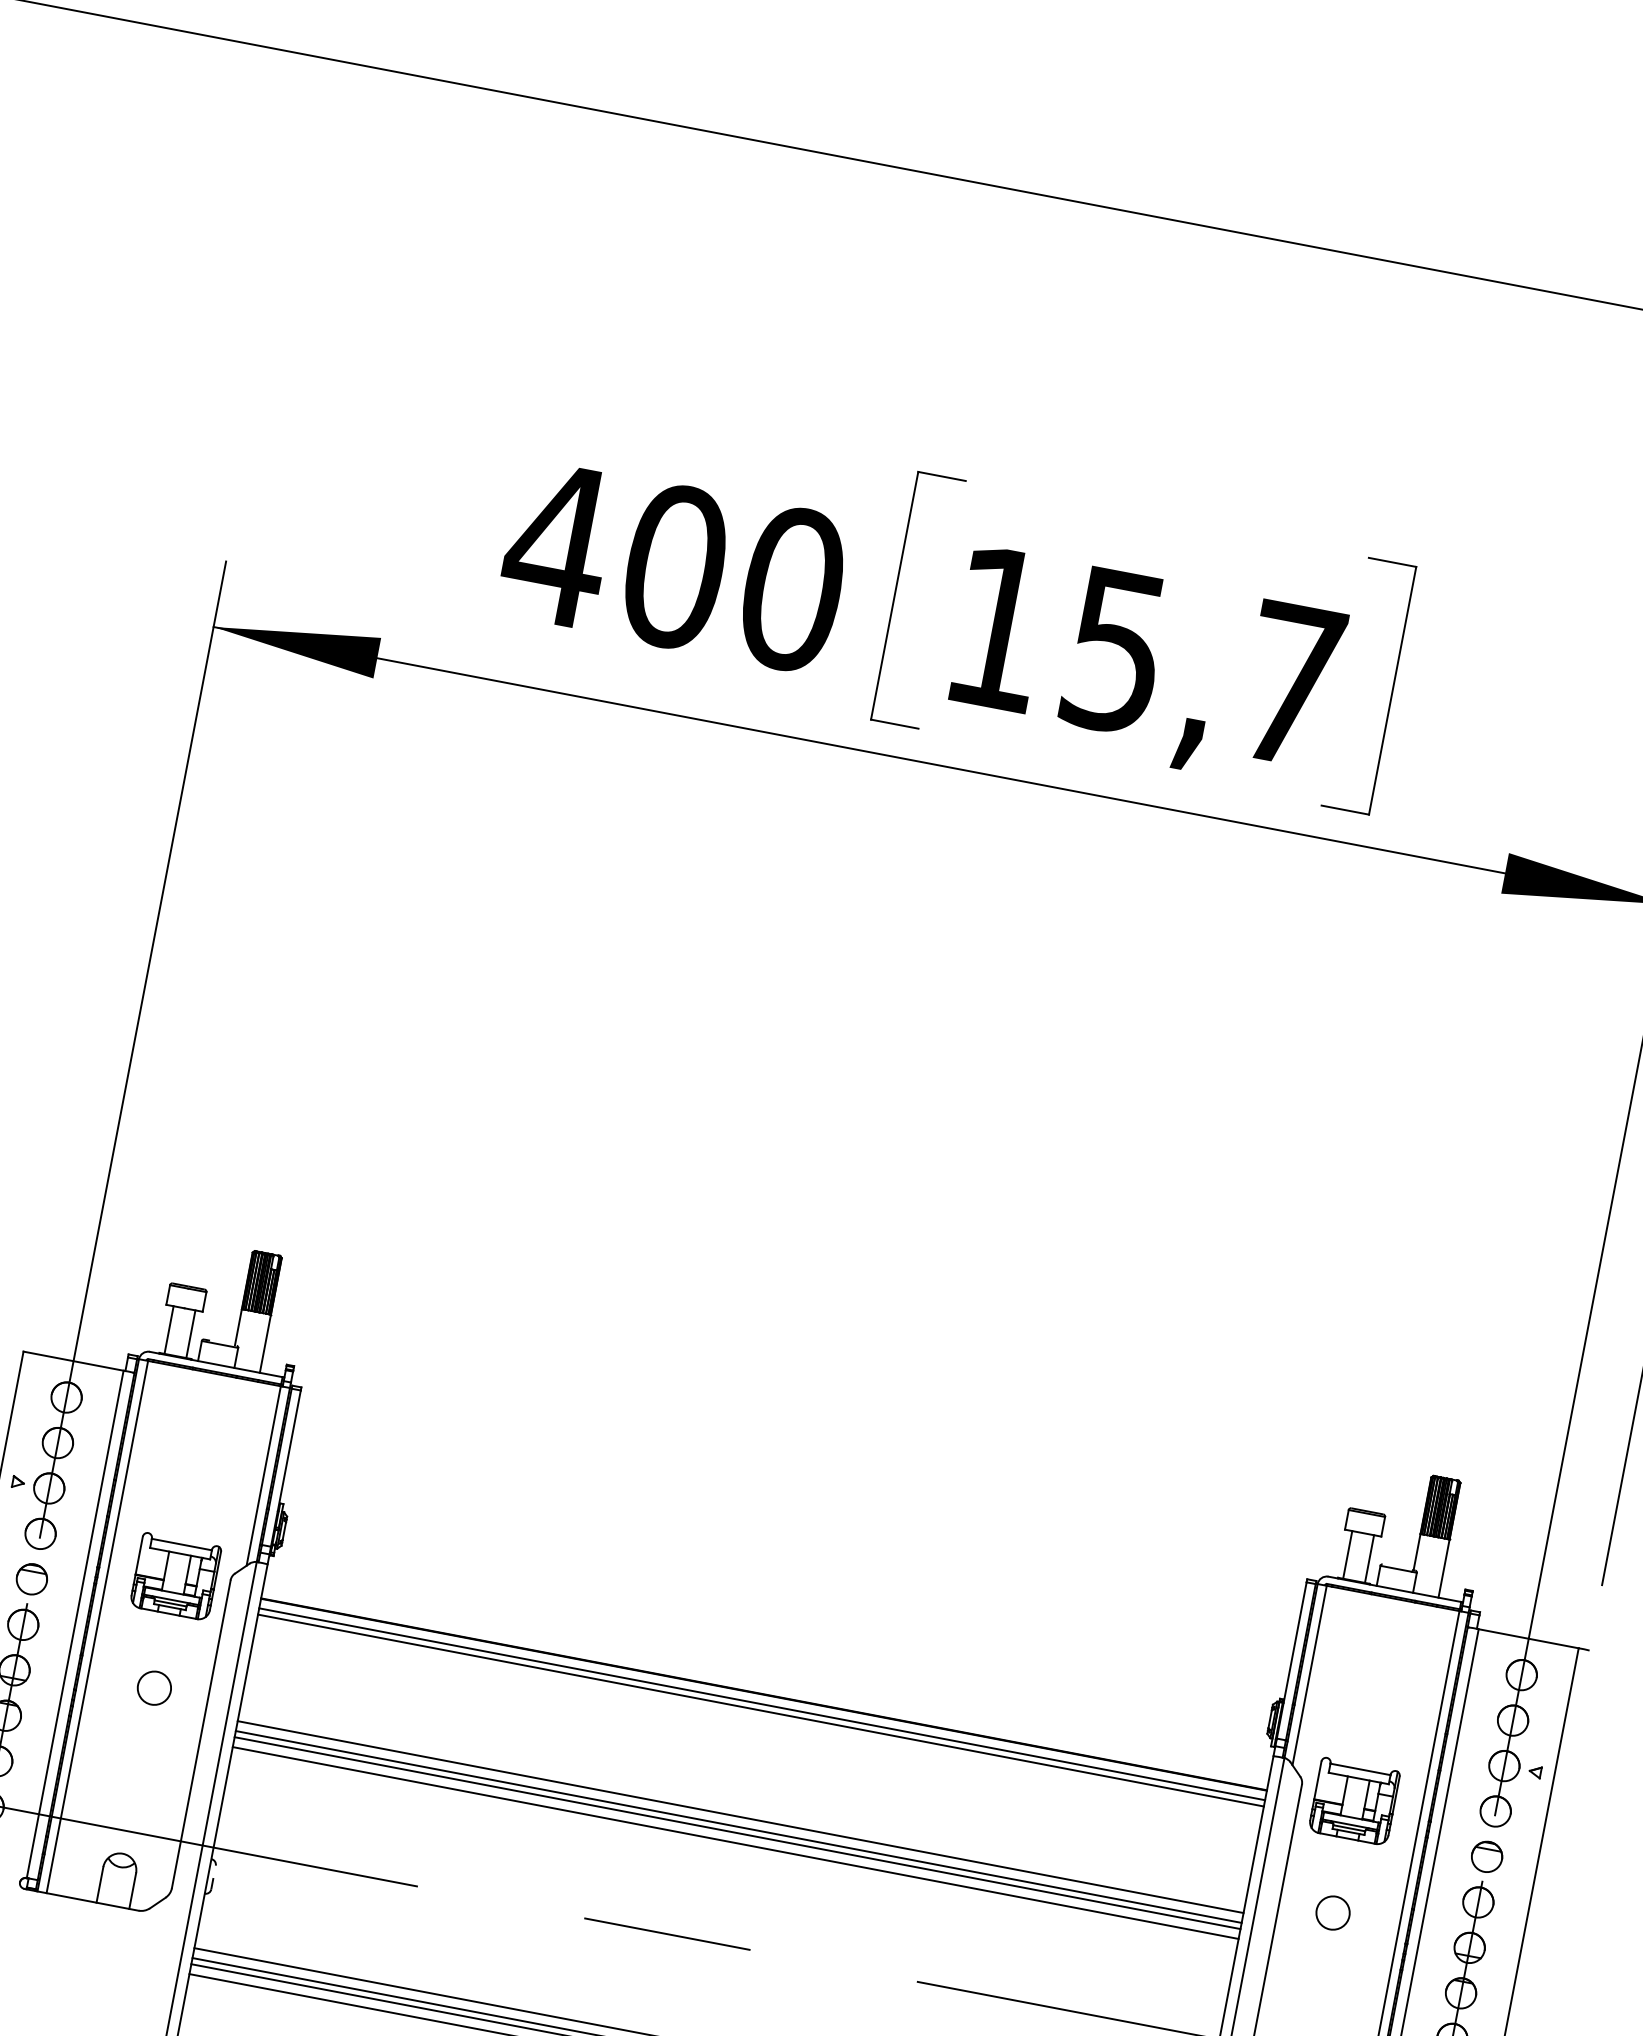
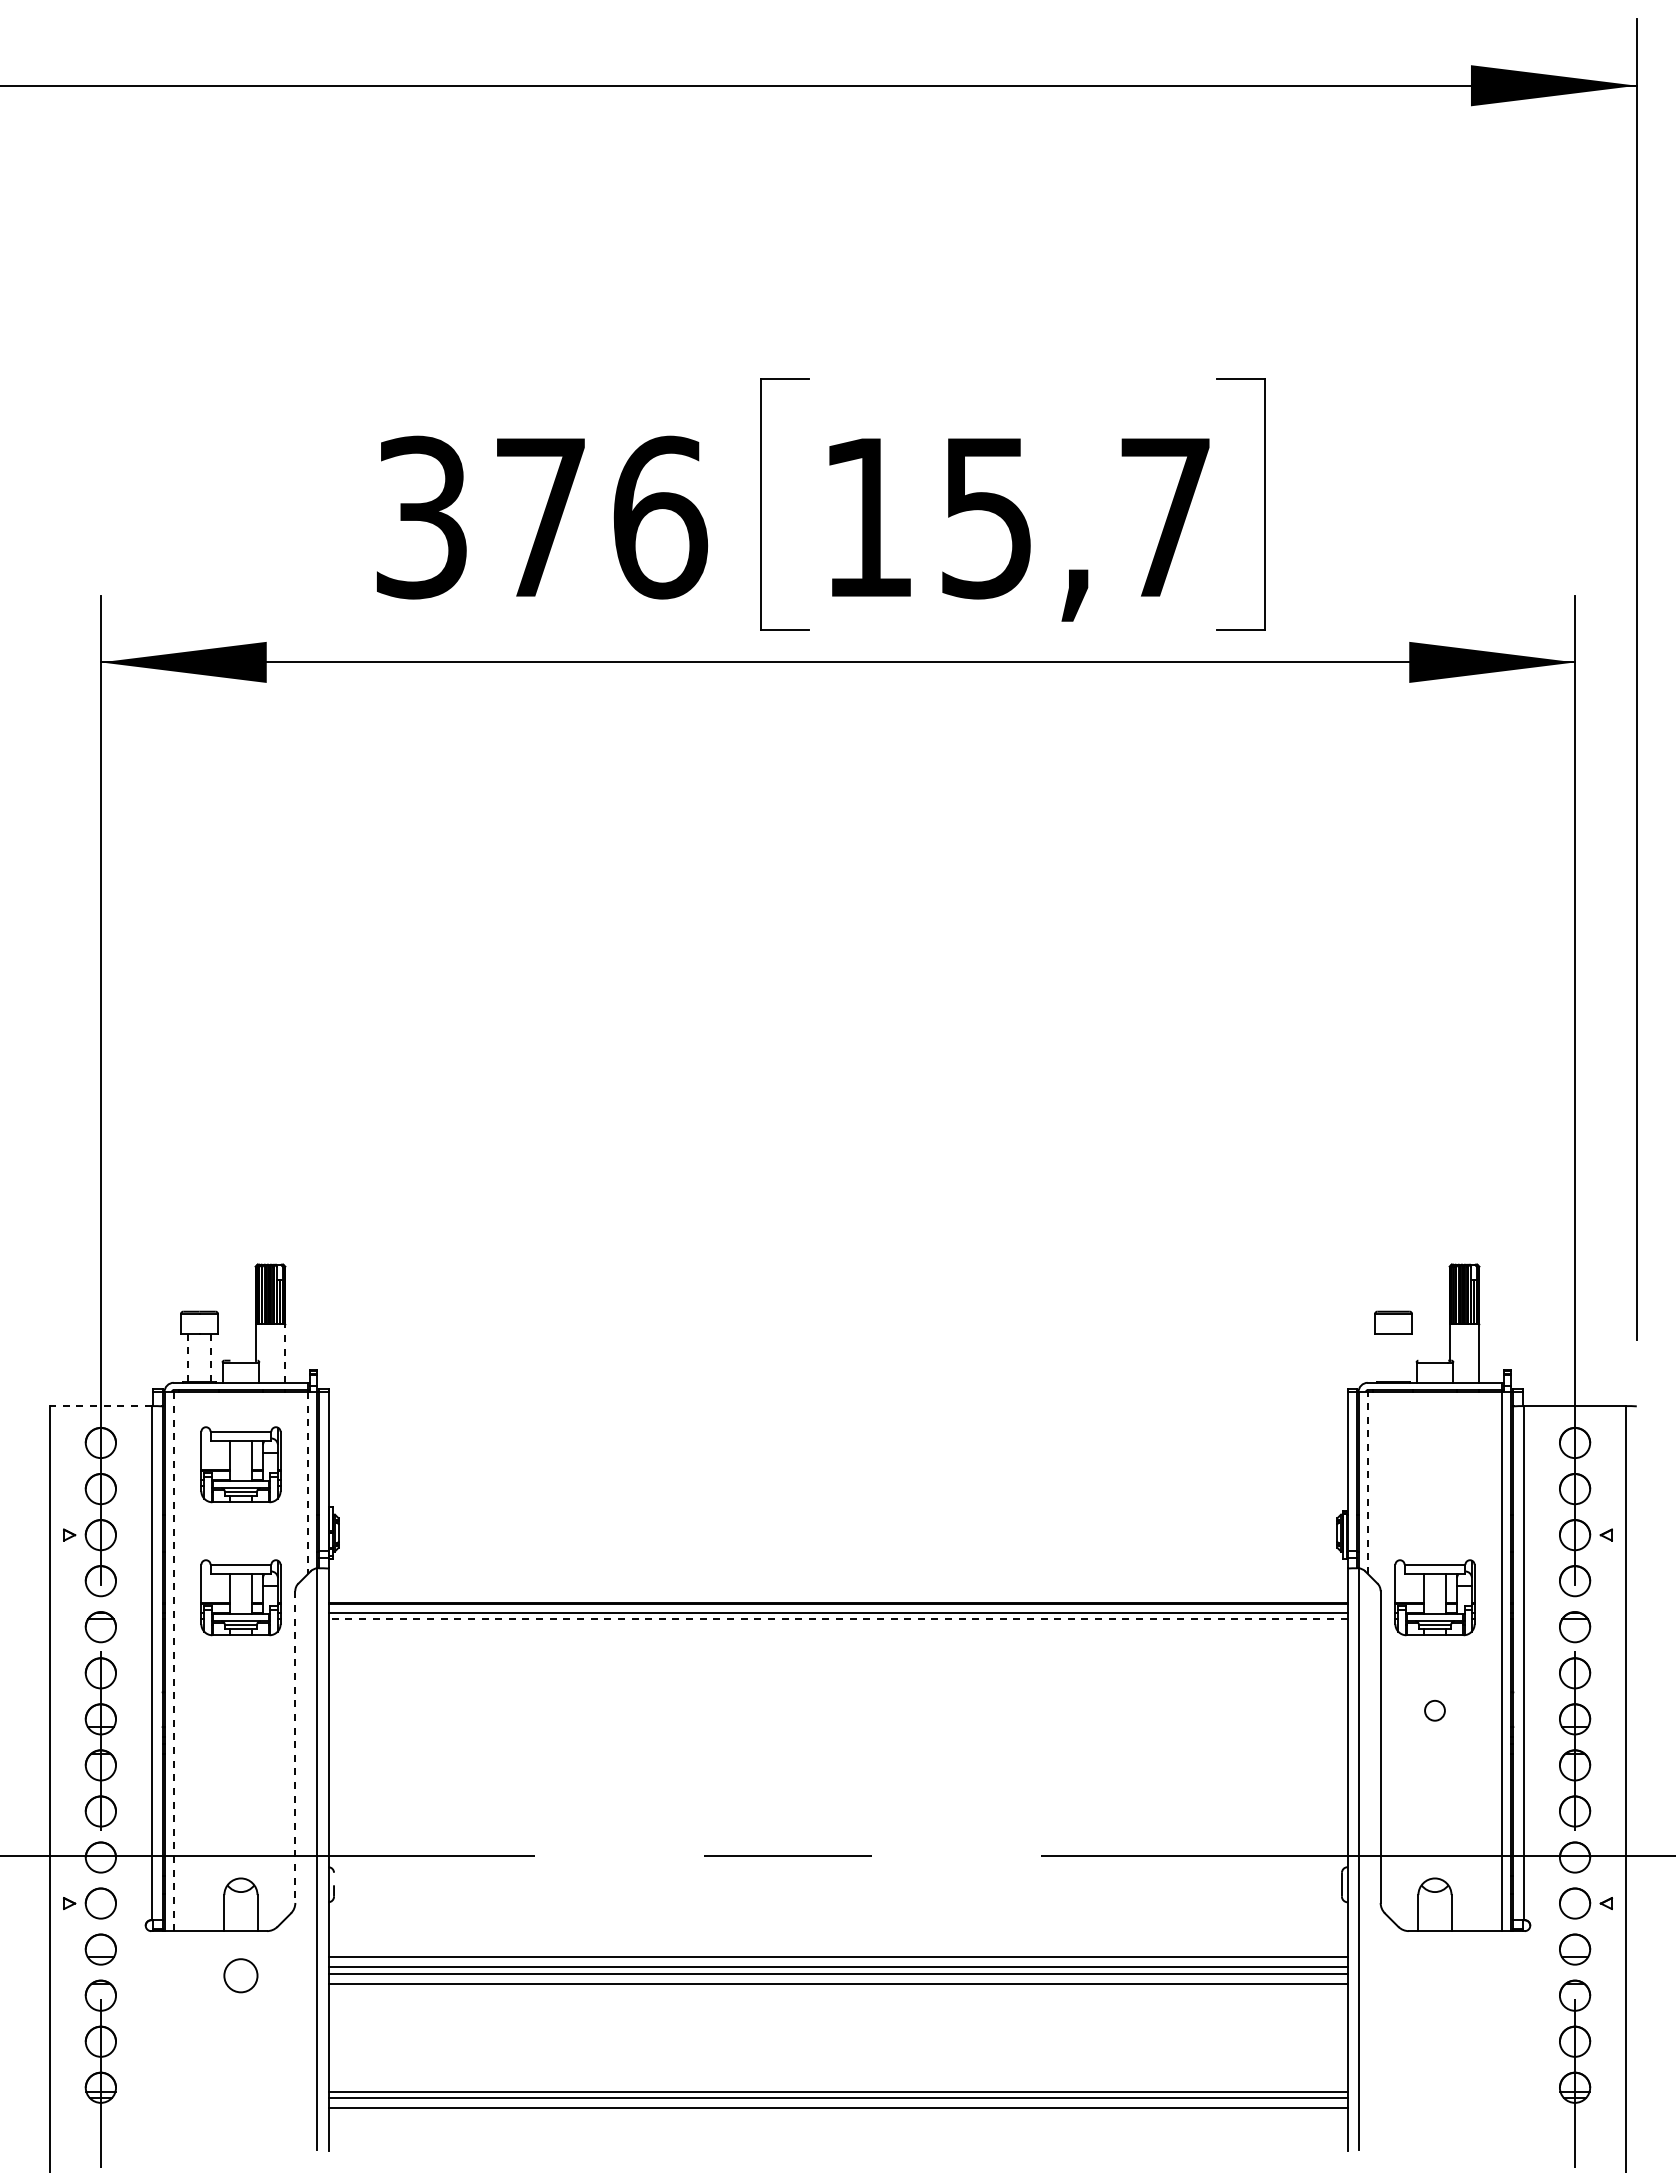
text: (673, 566) -> (539, 517), 400 -> 376
line: (169, 1330) -> (188, 1358), solid -> dashed
line: (190, 1333) -> (210, 1357), solid -> dashed
line: (265, 1342) -> (285, 1352), solid -> dashed
line: (73, 1361) -> (100, 1406), solid -> dashed
part: (200, 1445) -> (240, 1464), added
line: (264, 1475) -> (308, 1482), solid -> dashed
line: (1347, 1554) -> (1382, 1357), removed
line: (1369, 1558) -> (1404, 1357), removed
line: (97, 1626) -> (173, 1661), solid -> dashed
line: (1309, 1675) -> (1367, 1482), solid -> dashed
circle: (154, 1687) -> (240, 1975), moved
line: (760, 1710) -> (837, 1619), solid -> dashed
line: (201, 1734) -> (295, 1747), solid -> dashed
line: (740, 1817) -> (837, 1727), removed
line: (738, 1826) -> (837, 1737), removed
line: (737, 1832) -> (837, 1743), removed
line: (735, 1842) -> (837, 1753), removed
circle: (1332, 1912) -> (1434, 1710), size x0.6

